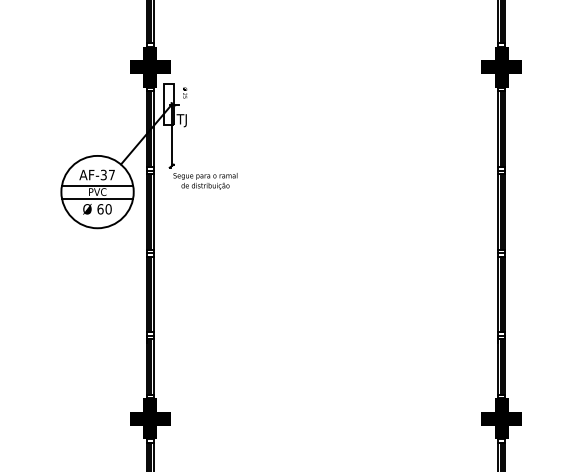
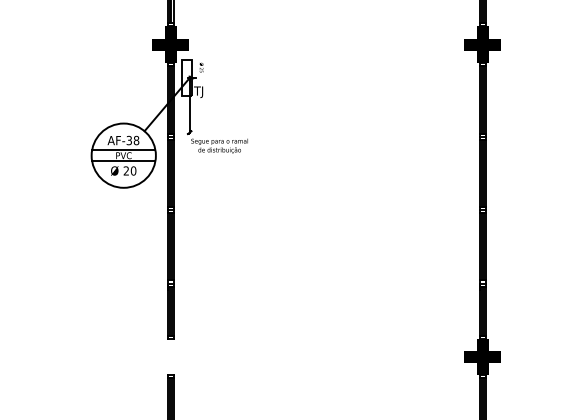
text: (111, 174) -> (136, 140), AF-37 -> AF-38
text: (100, 208) -> (126, 170), 60 -> 20
fill: (150, 418) -> (170, 356), removed

